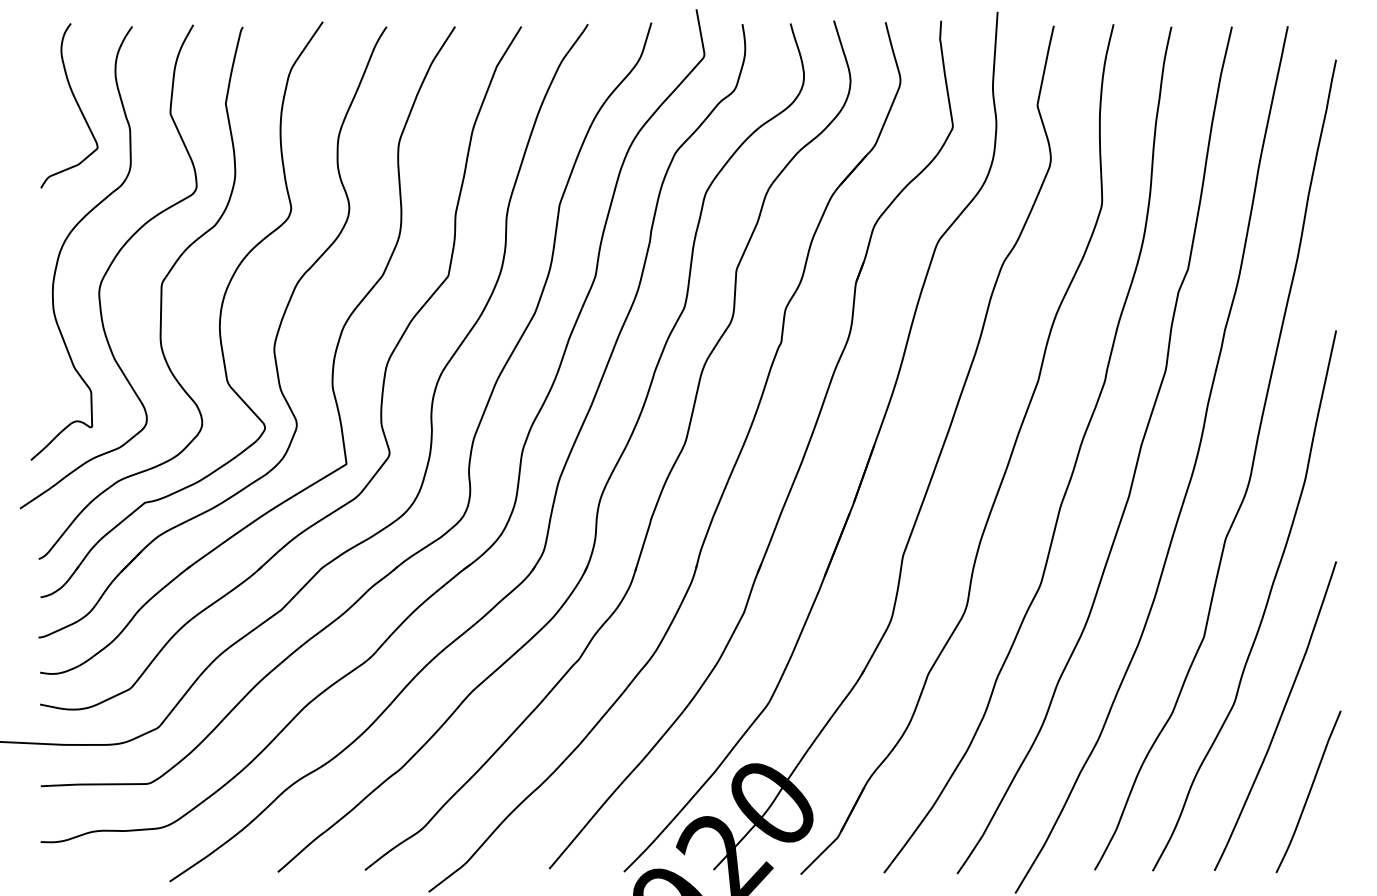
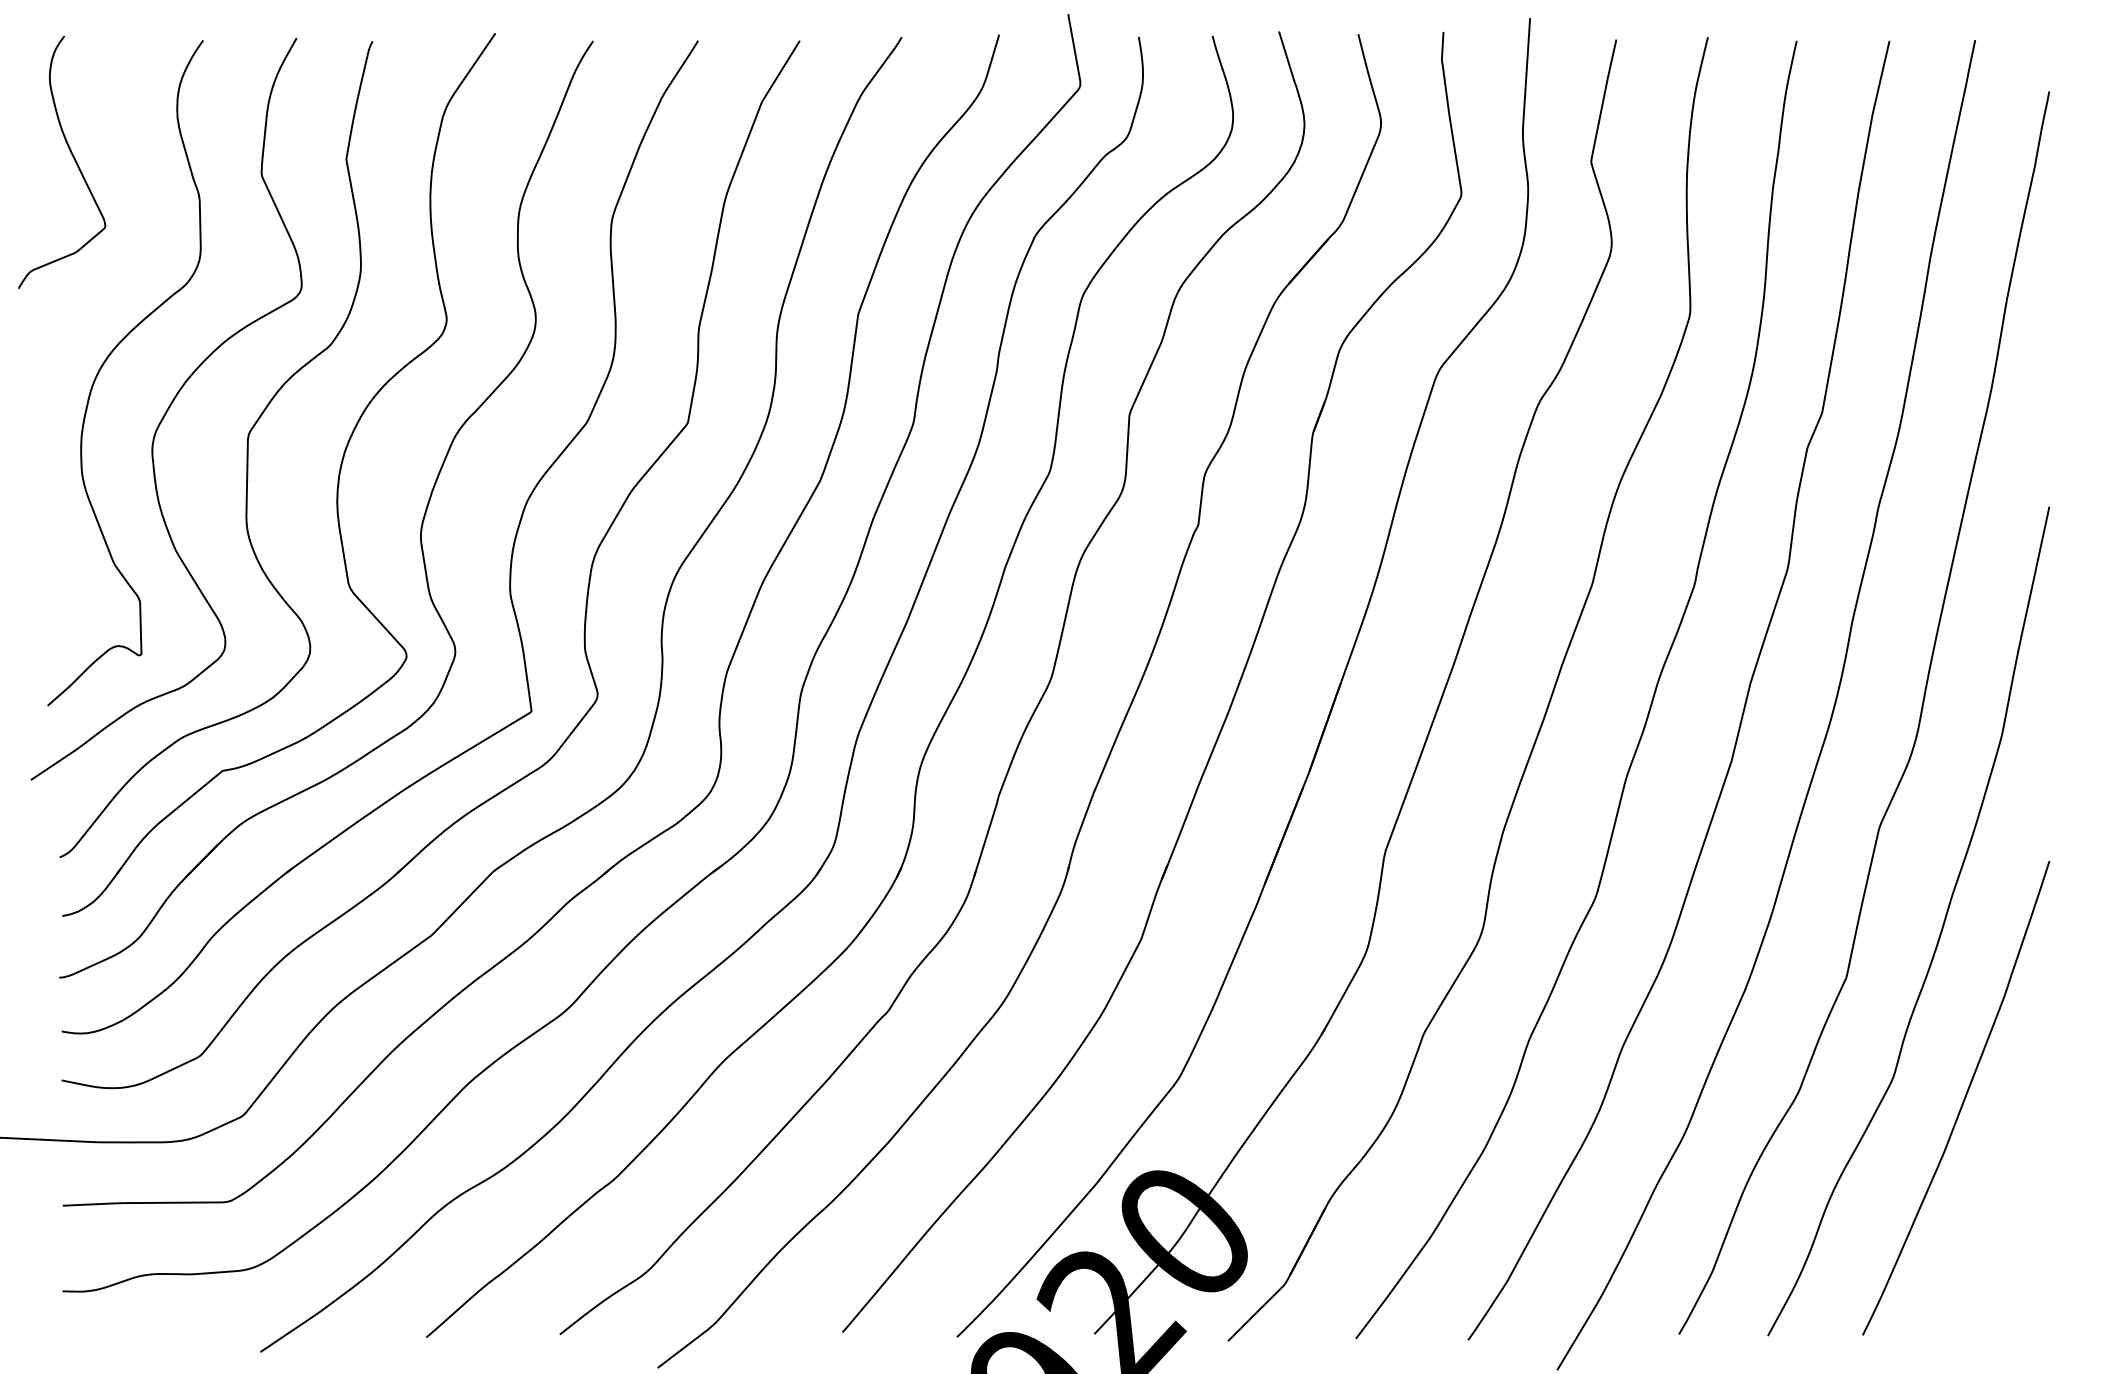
curve: (75, 101) -> (71, 155), moved
curve: (1309, 791) -> (2008, 1213), removed

